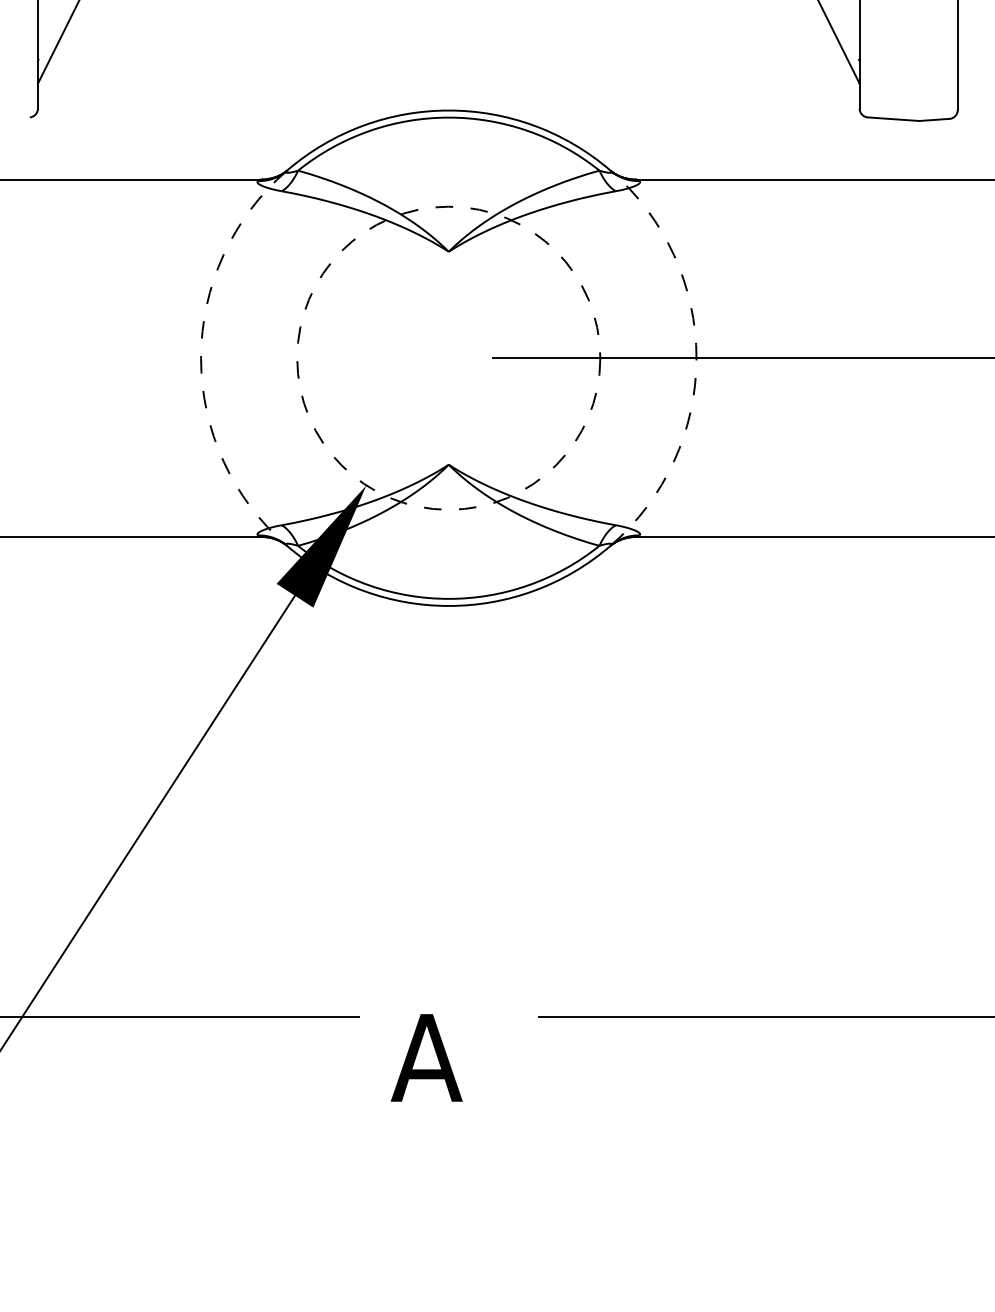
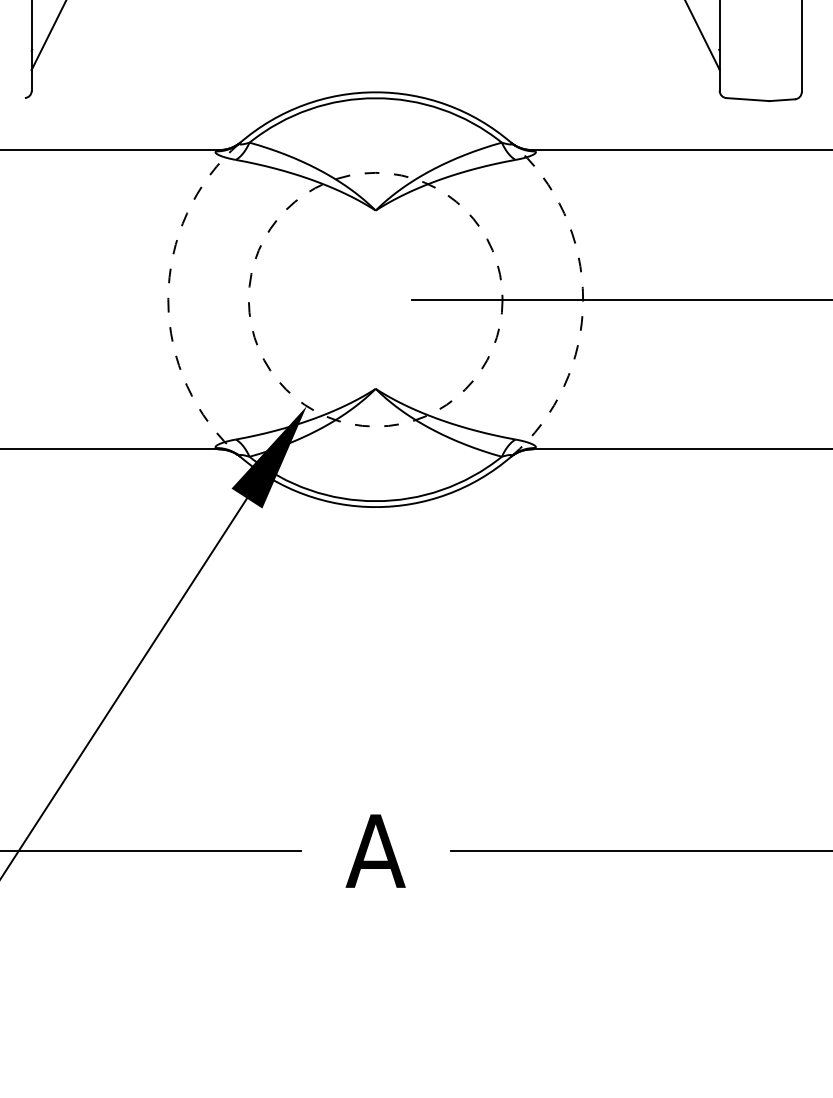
text: (426, 1057) -> (375, 850), moved

